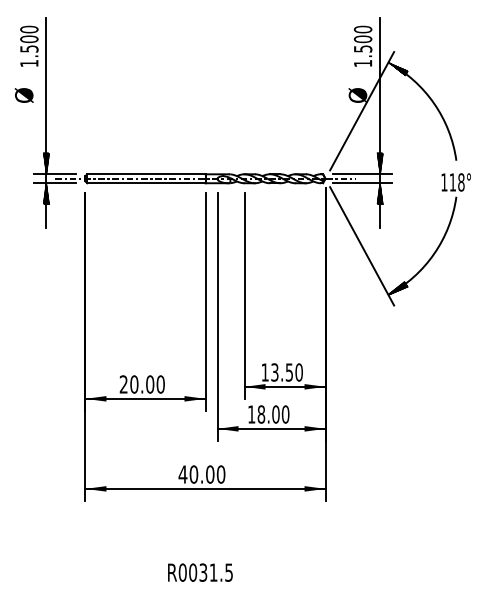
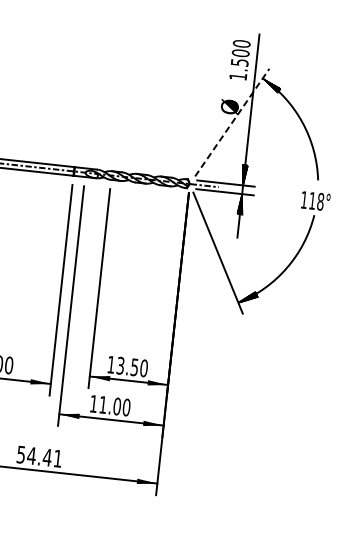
line: (362, 110) -> (232, 121), solid -> dashed
text: (261, 414) -> (103, 404), 18.00 -> 11.00
text: (201, 474) -> (39, 456), 40.00 -> 54.41

